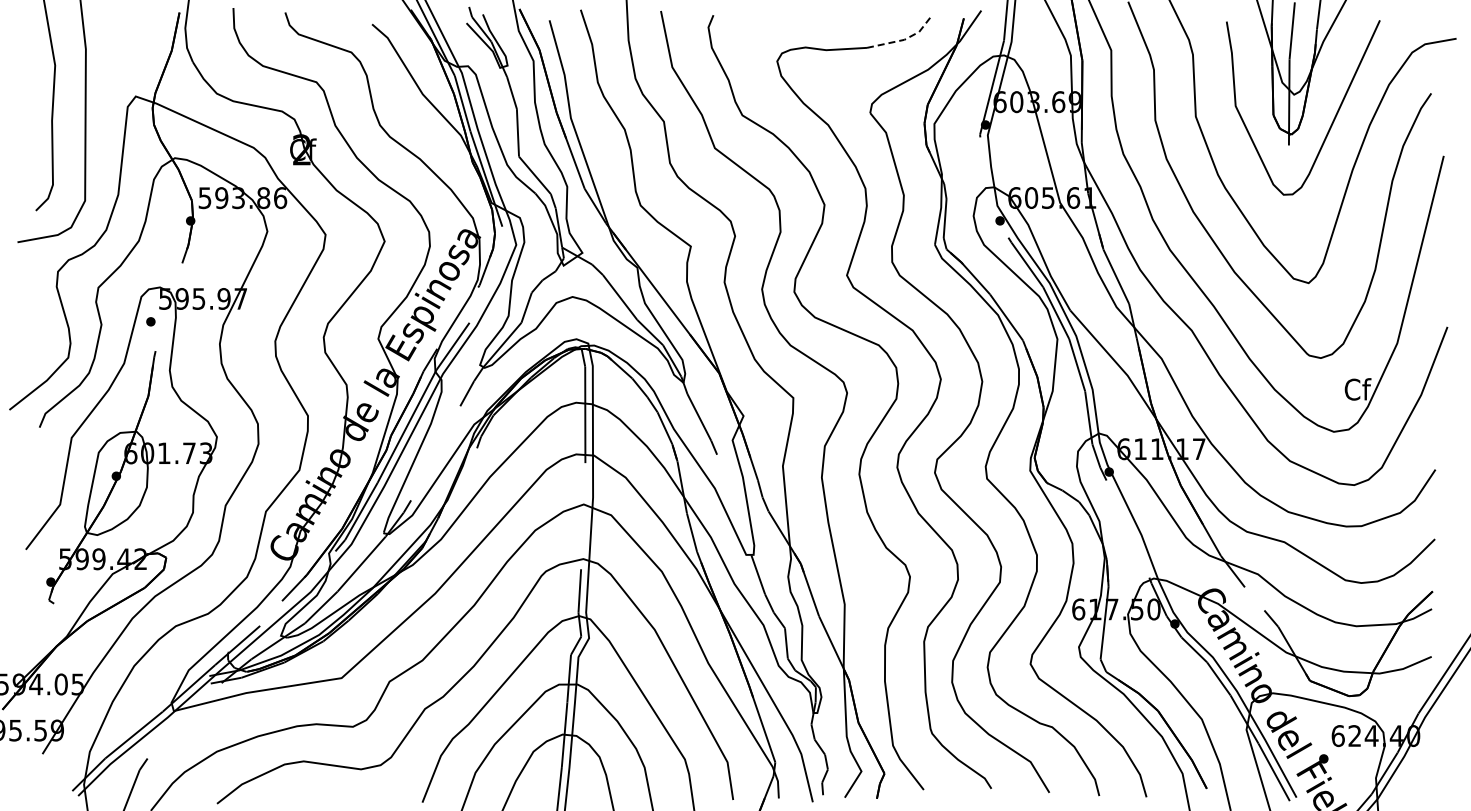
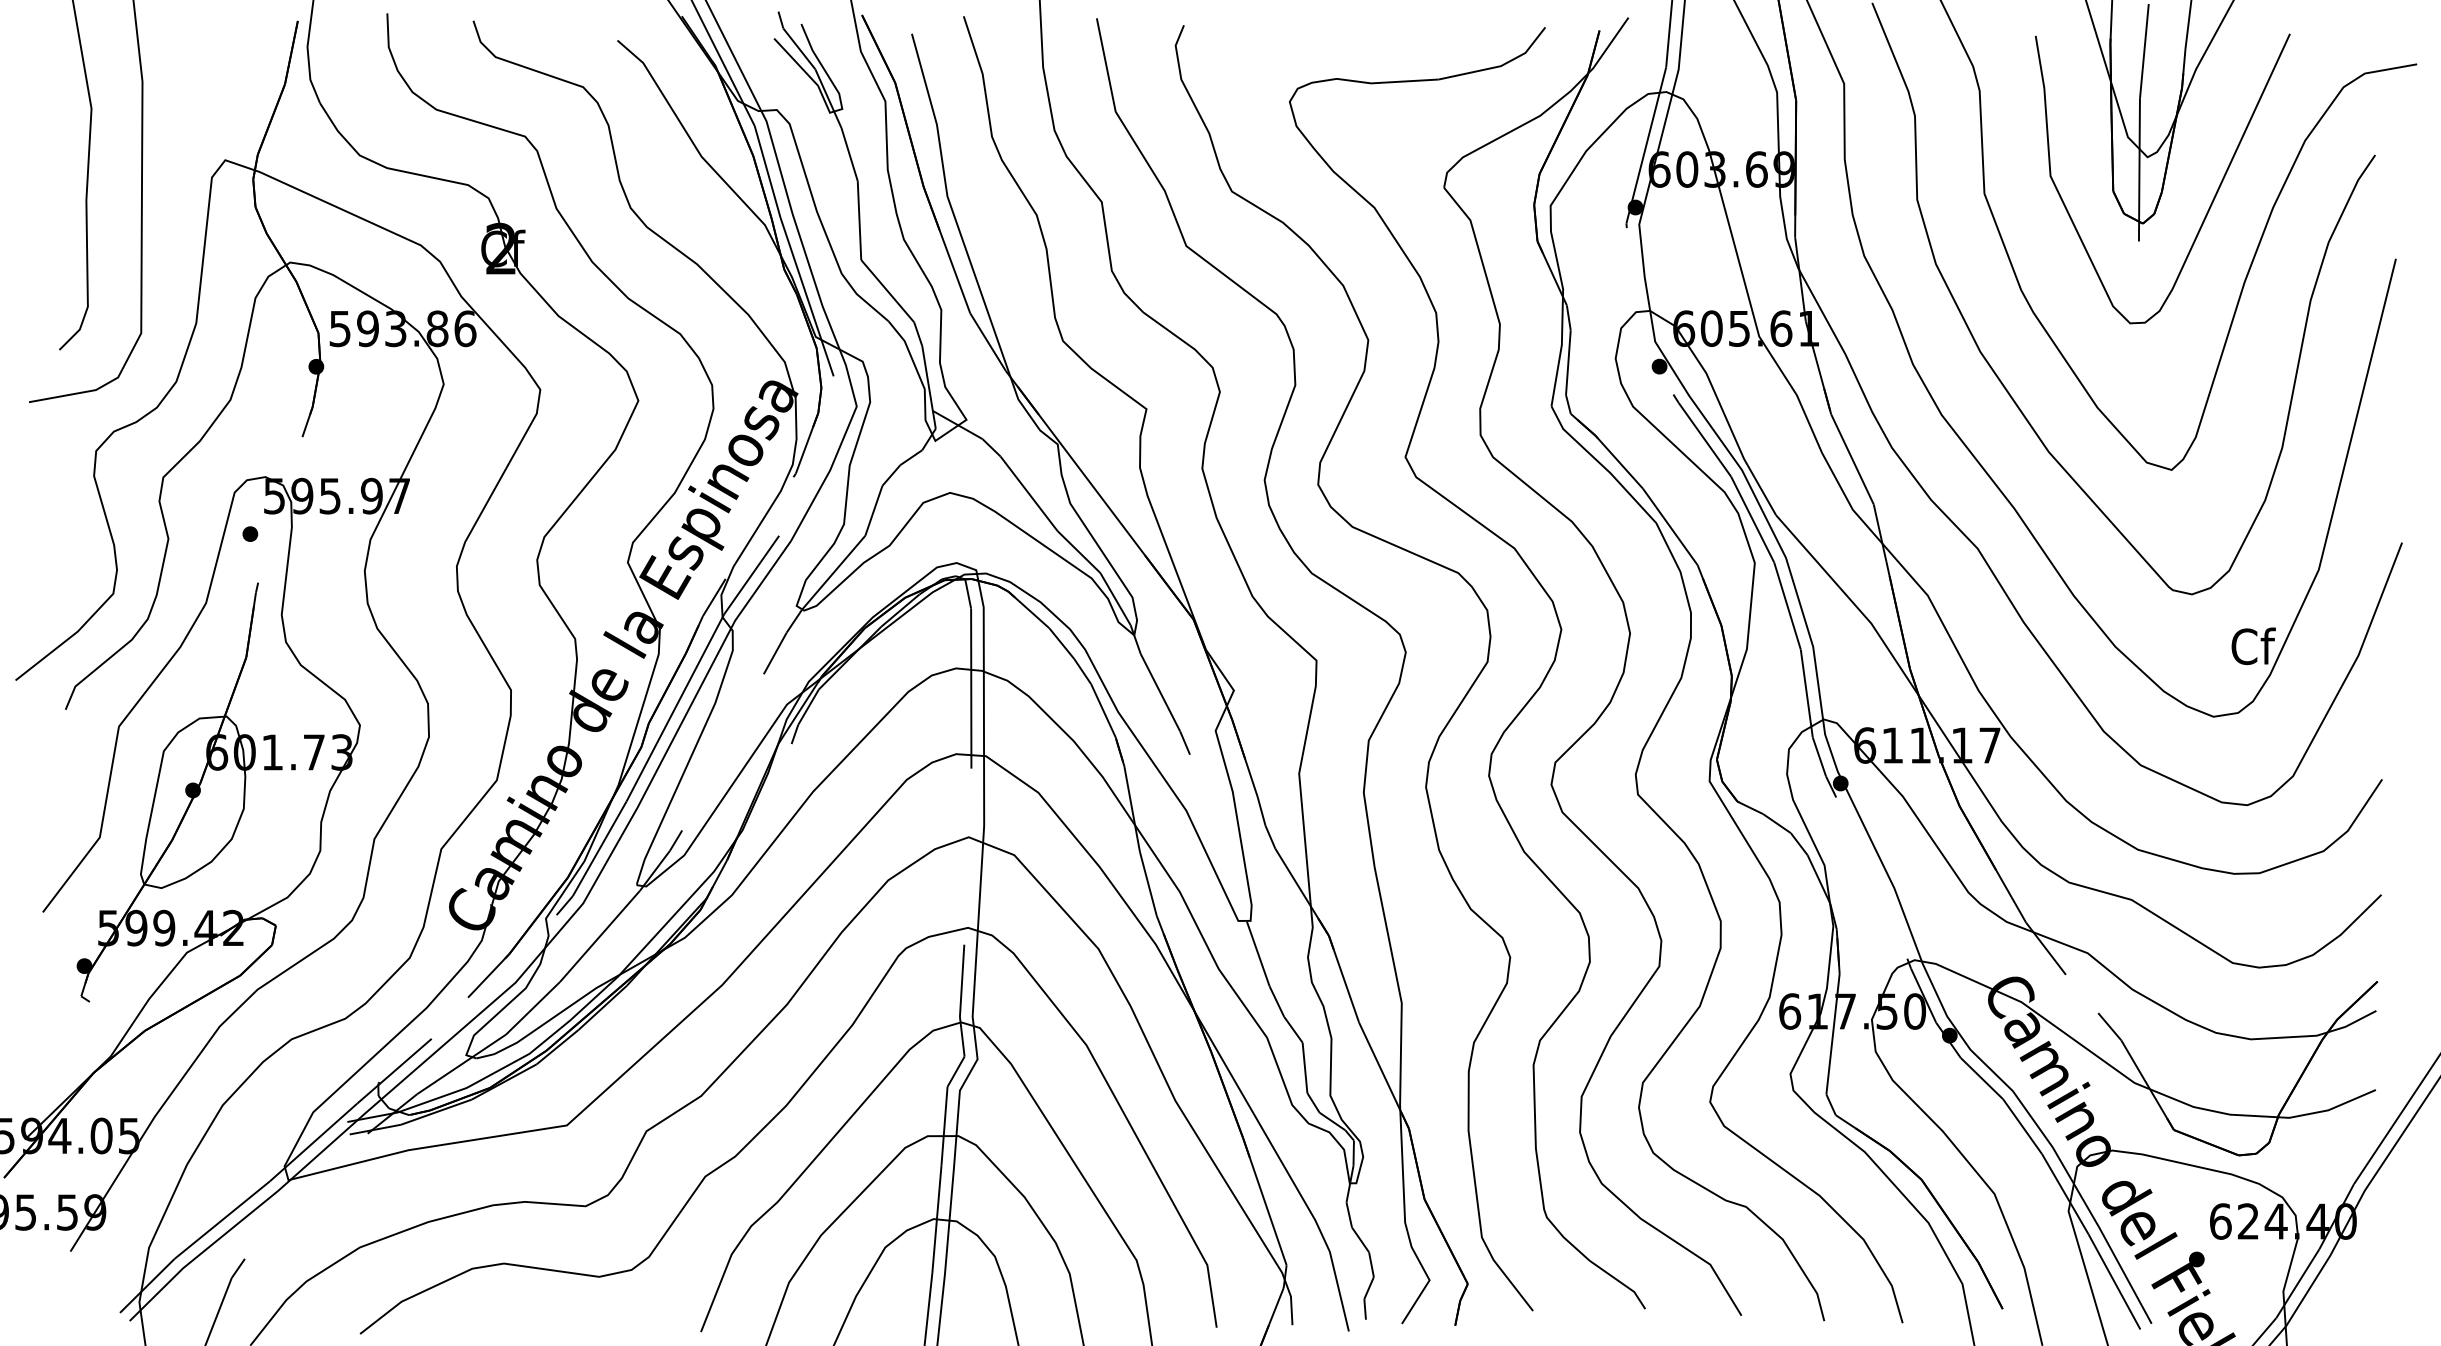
line: (904, 39) -> (1500, 65), dashed -> solid

